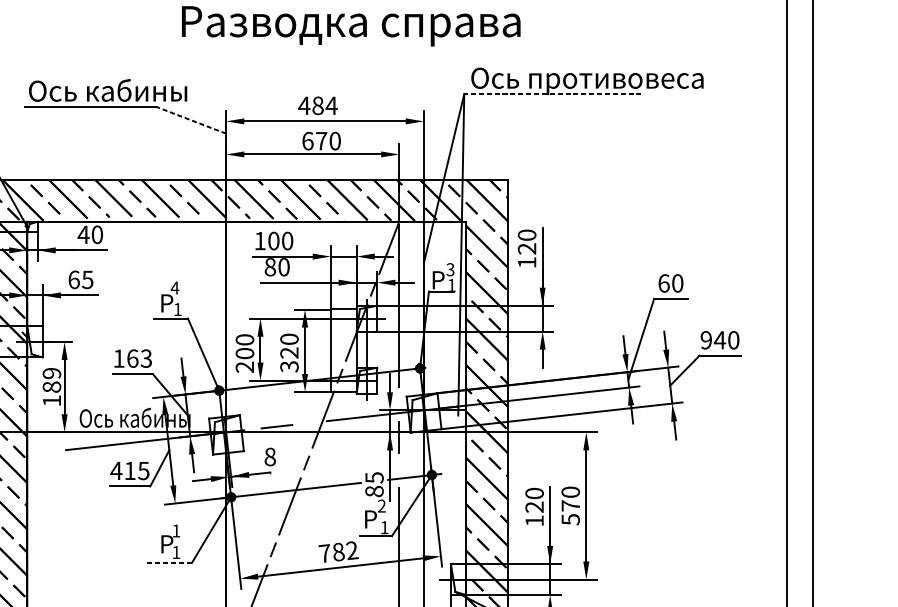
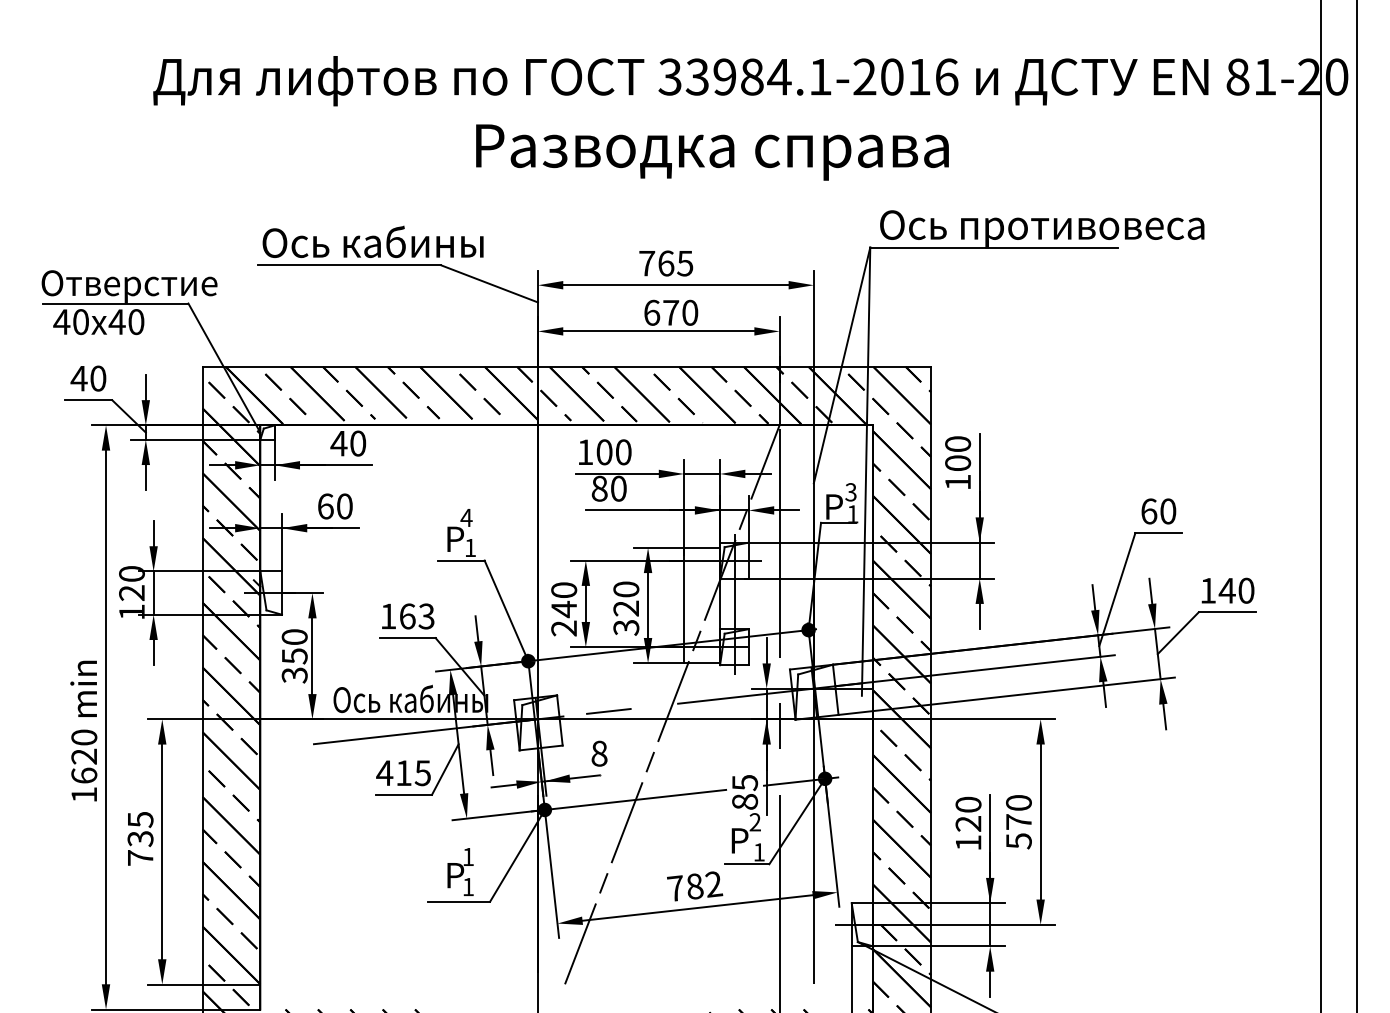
line: (552, 94) -> (993, 247), dashed -> solid
text: (317, 105) -> (665, 263), 484 -> 765
line: (191, 120) -> (489, 283), dashed -> solid
text: (527, 249) -> (958, 463), 120 -> 100
text: (87, 279) -> (344, 506), 65 -> 60
text: (705, 340) -> (1207, 590), 940 -> 140
text: (245, 353) -> (564, 609), 200 -> 240
text: (51, 387) -> (294, 656), 189 -> 350
line: (169, 562) -> (459, 901), dashed -> solid

